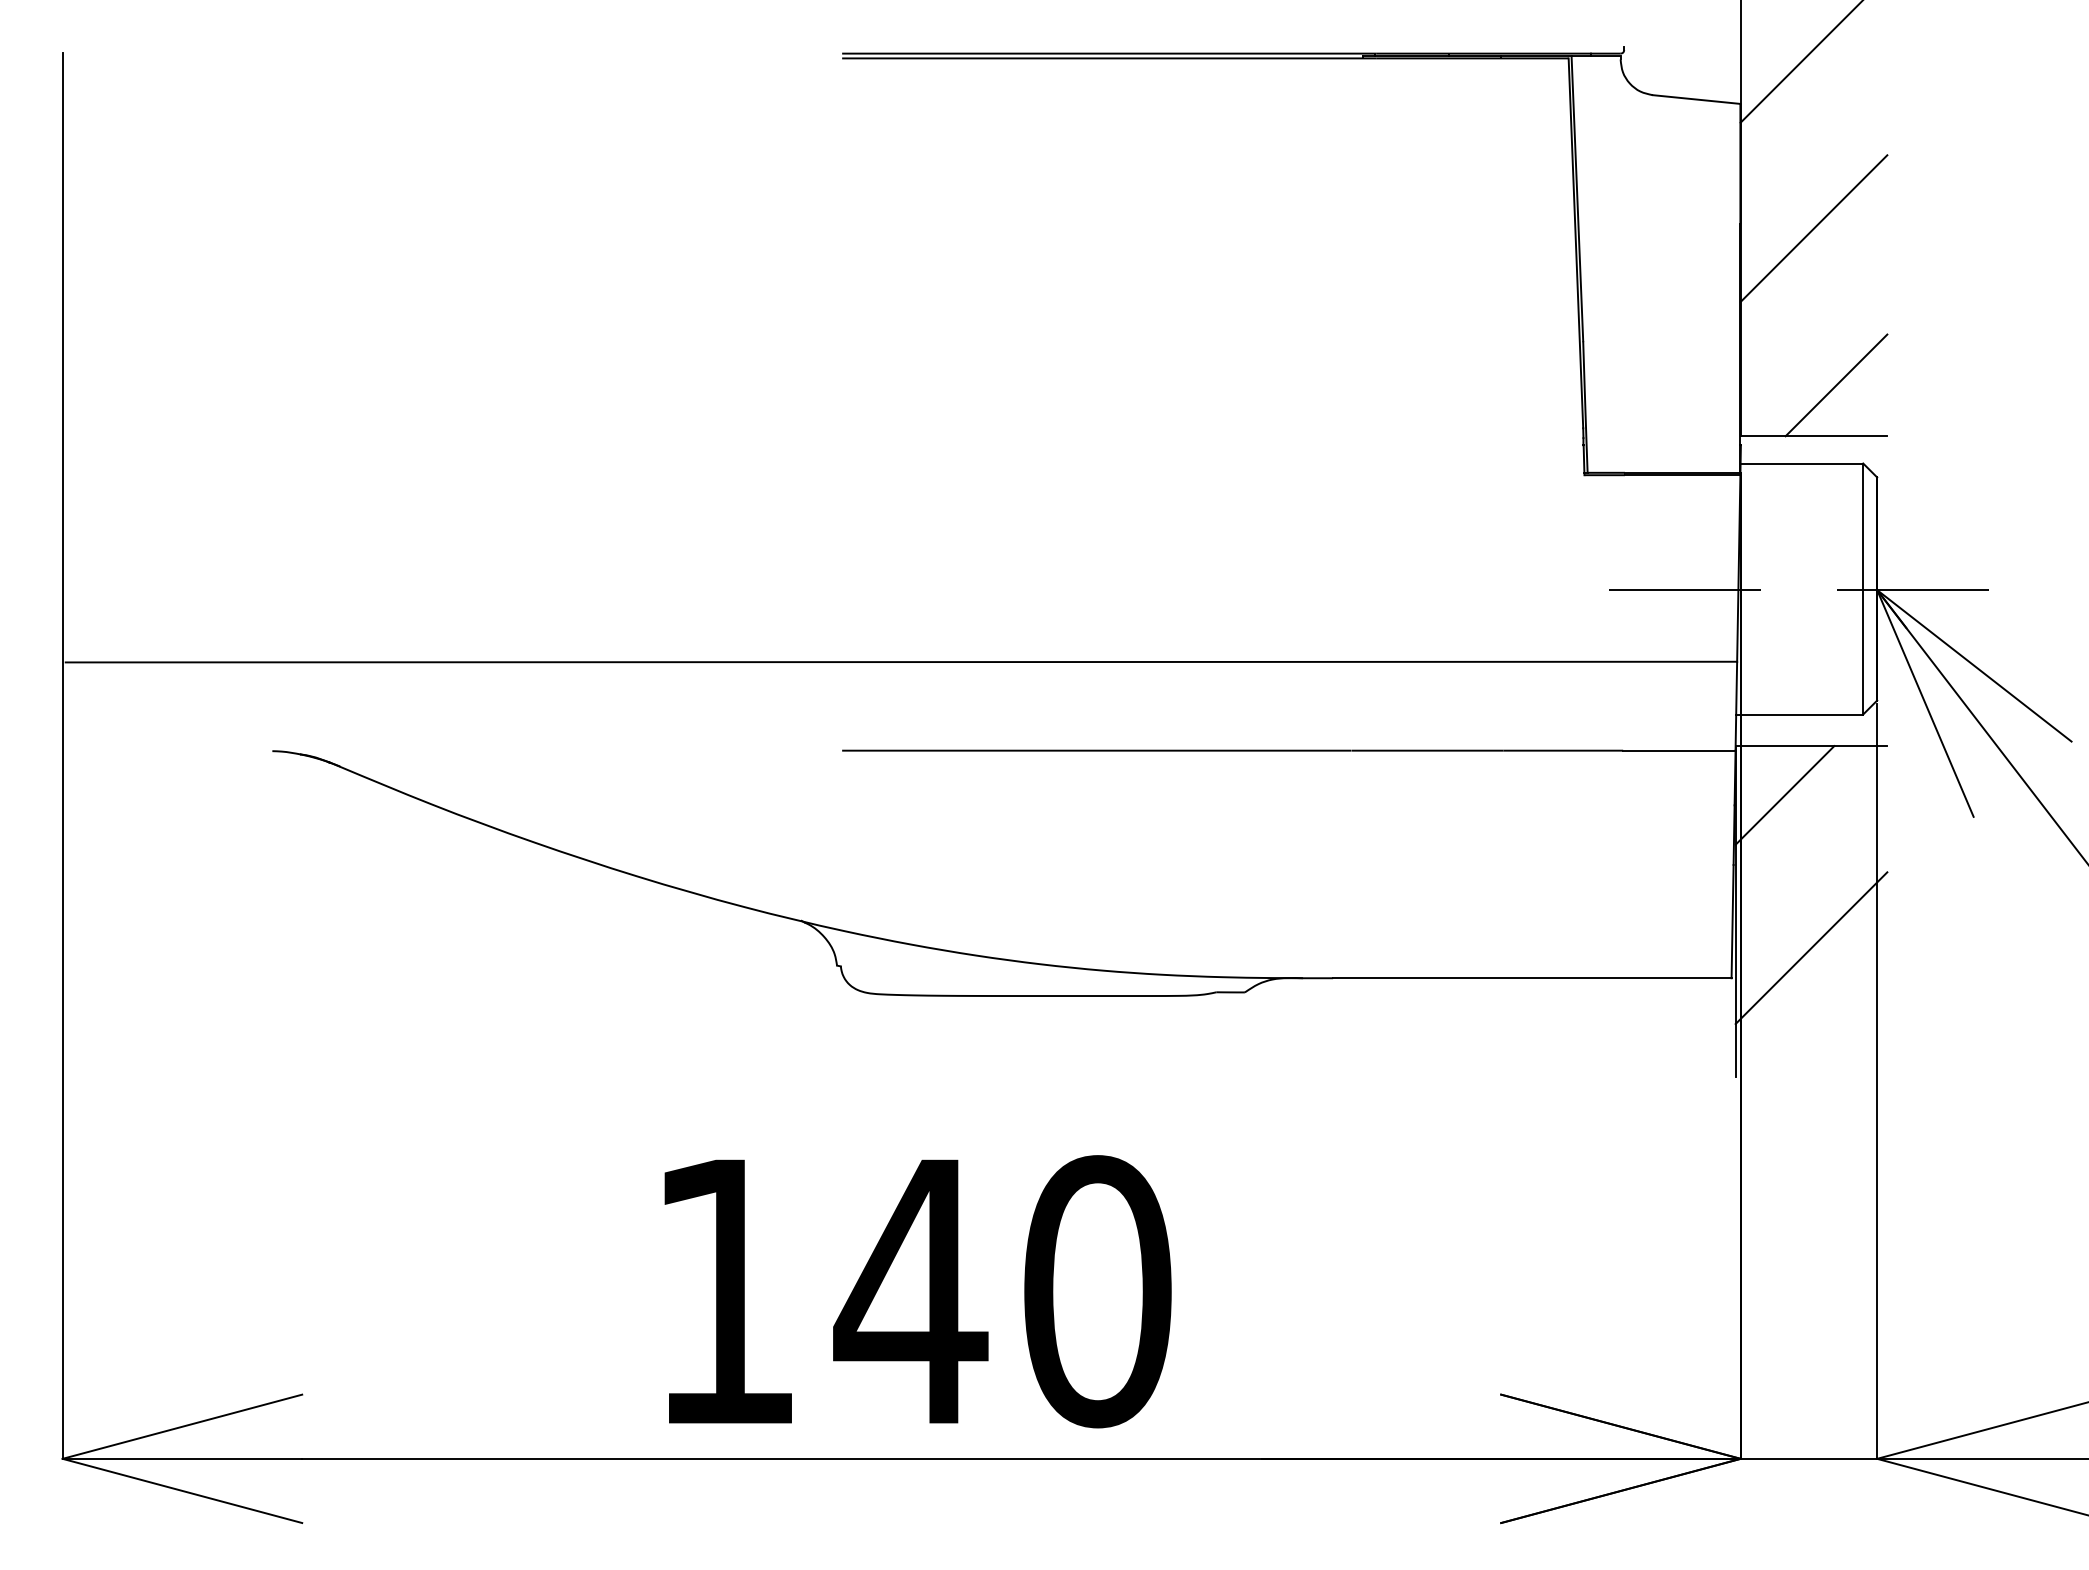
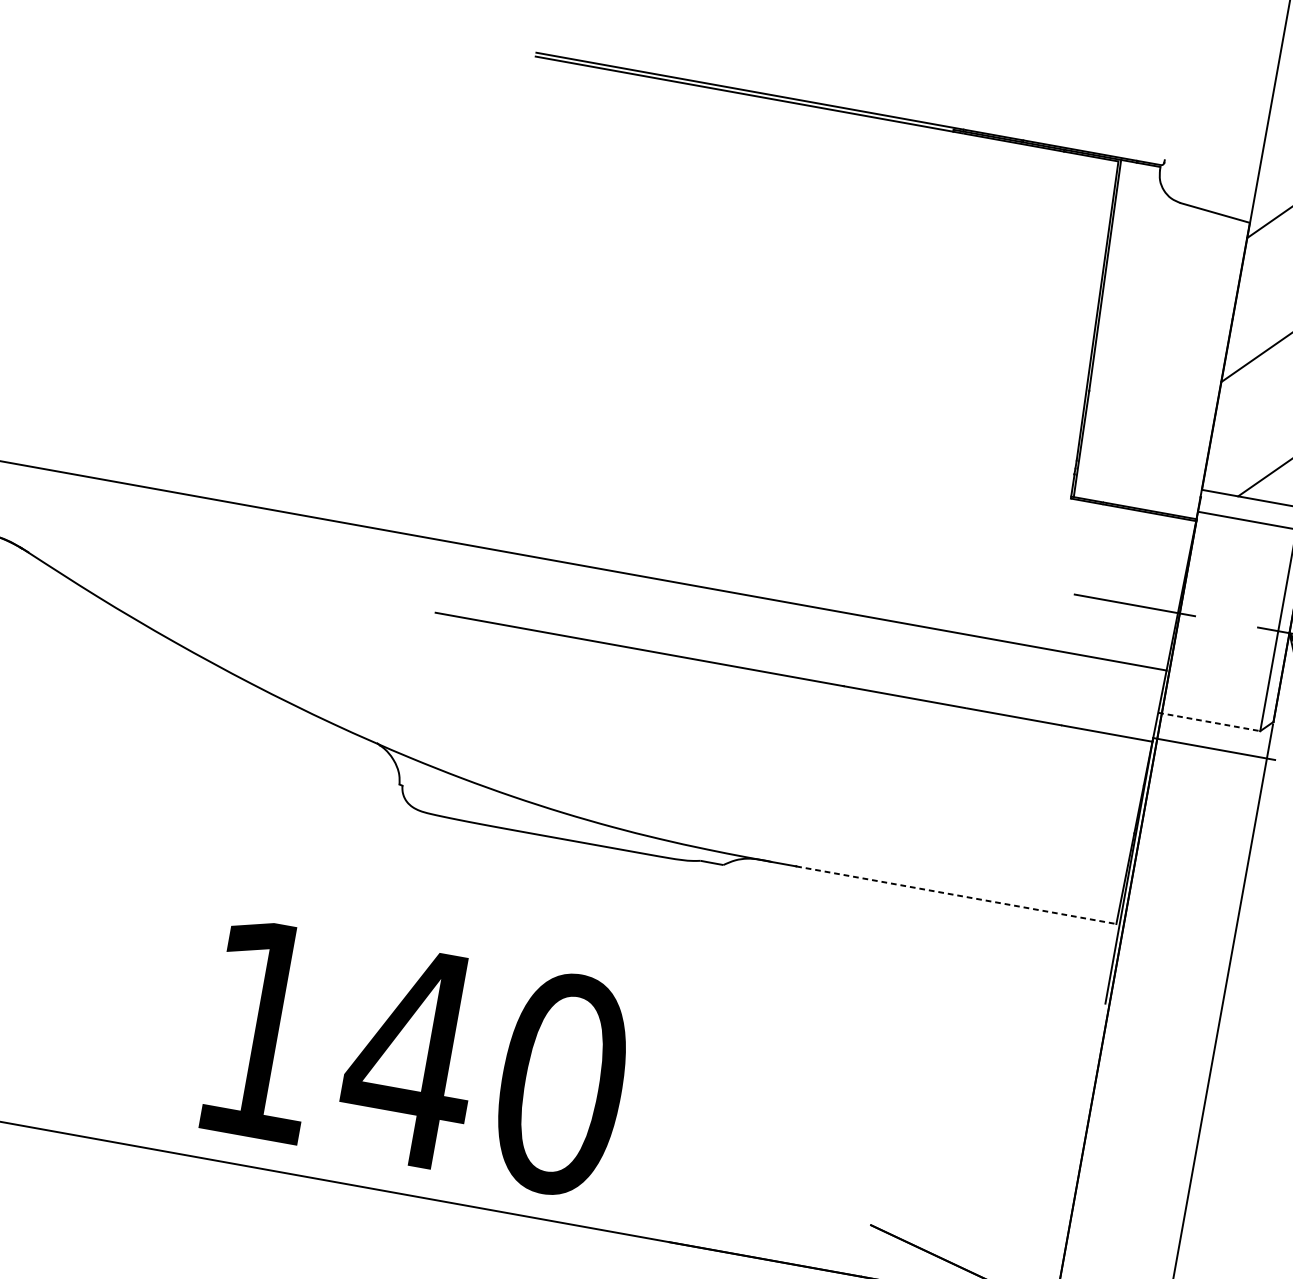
line: (1799, 714) -> (1209, 721), solid -> dashed
line: (1784, 795) -> (1185, 784), removed
line: (1811, 948) -> (1184, 911), removed
line: (1532, 978) -> (956, 895), solid -> dashed

